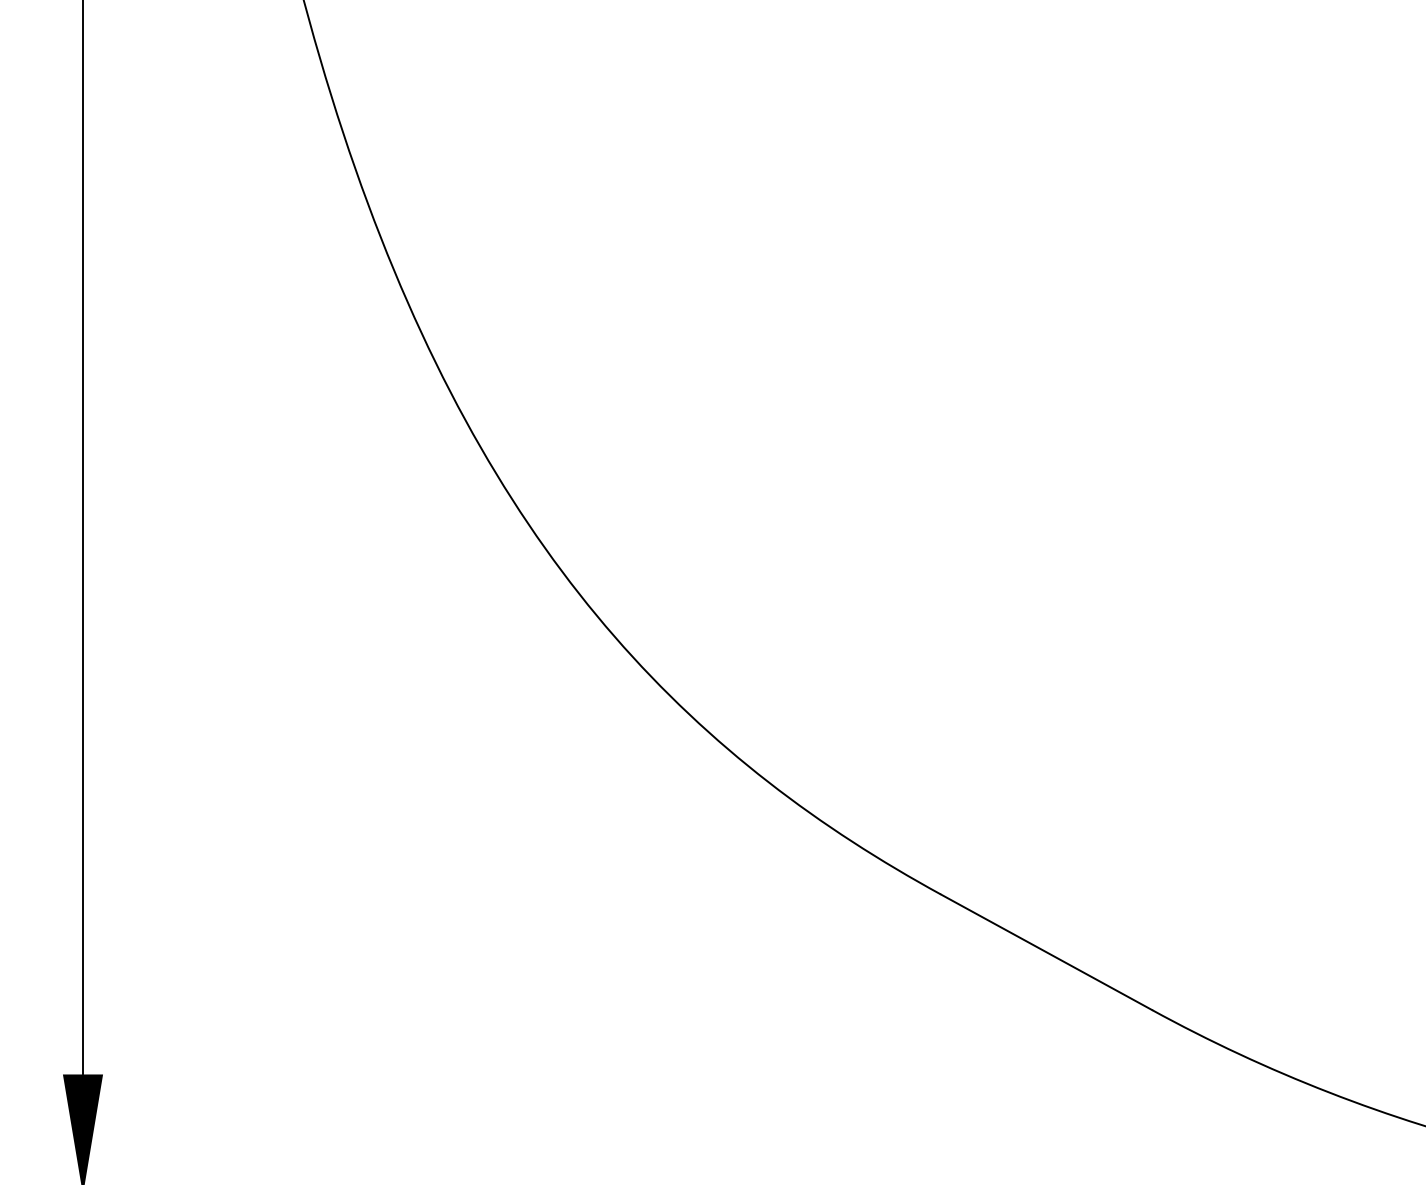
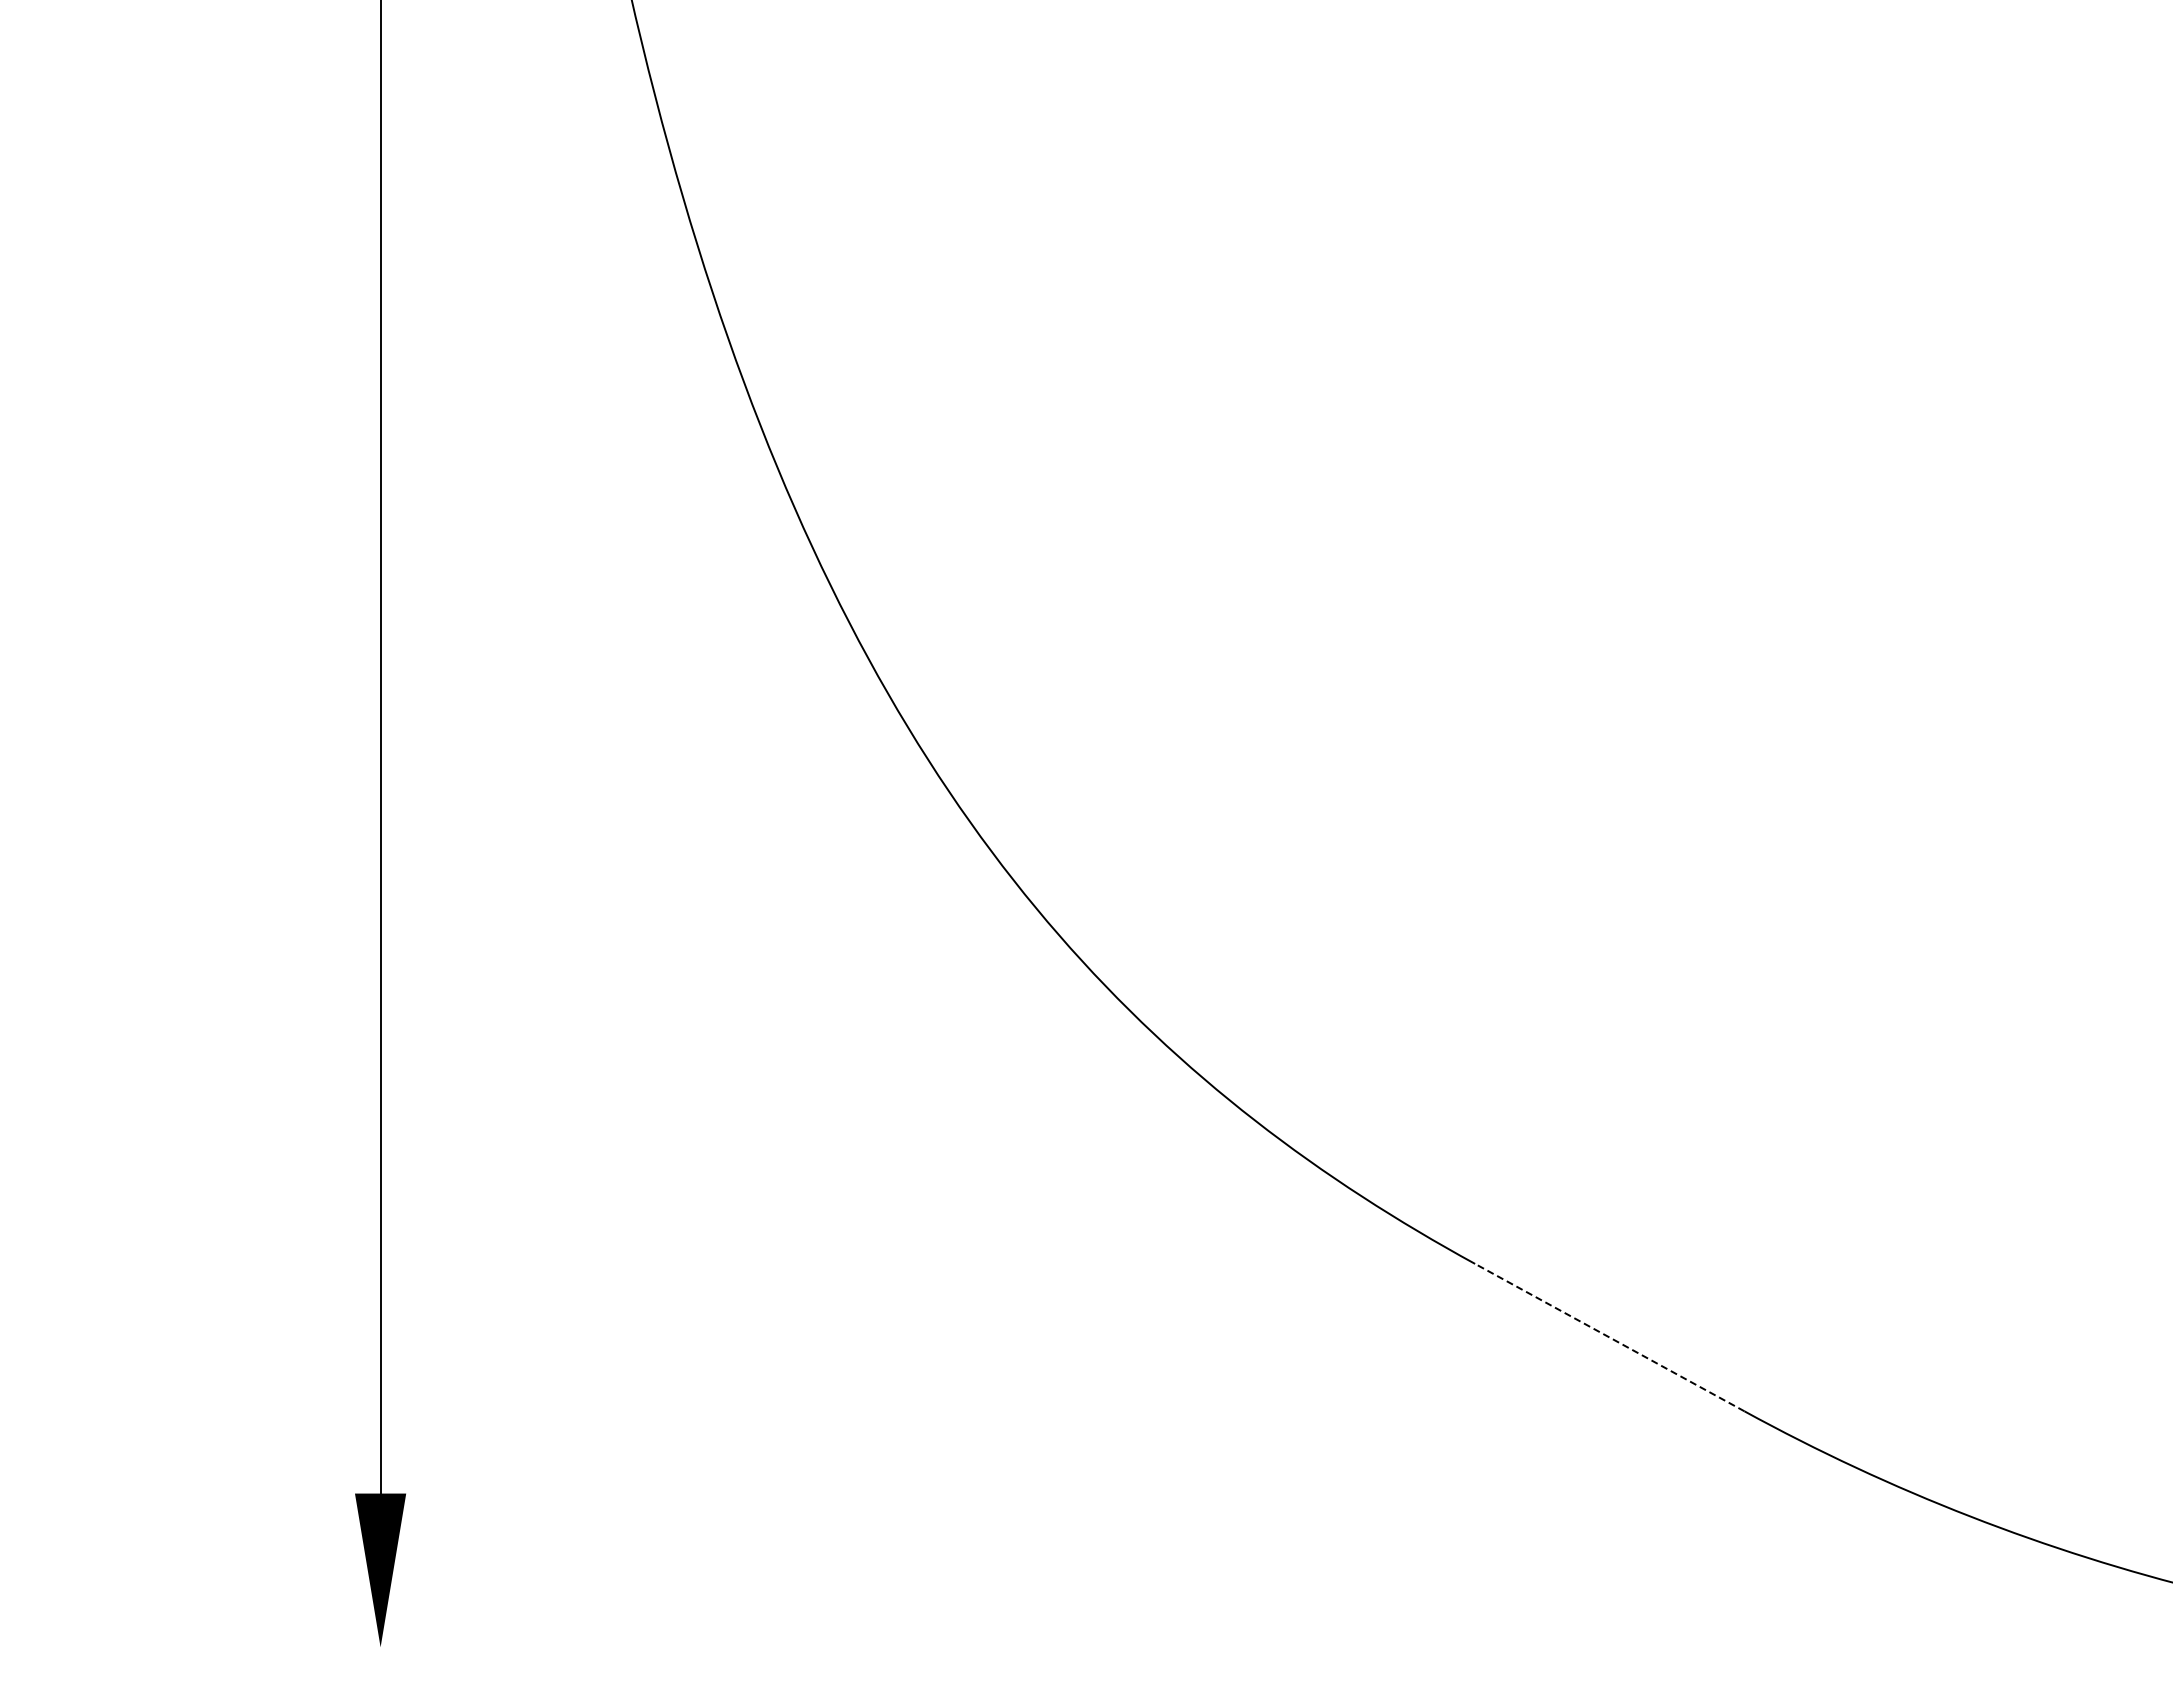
line: (1046, 952) -> (1609, 1337), solid -> dashed

